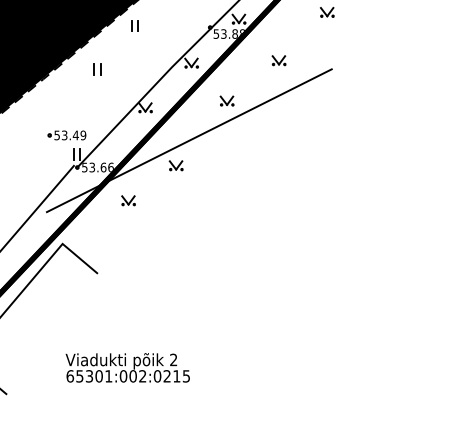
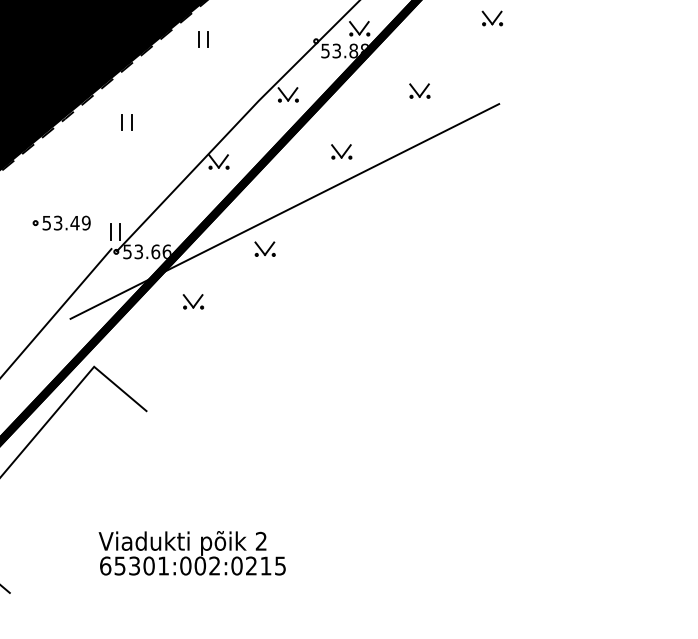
part: (97, 69) -> (127, 122), moved
part: (66, 135) -> (60, 223), moved

